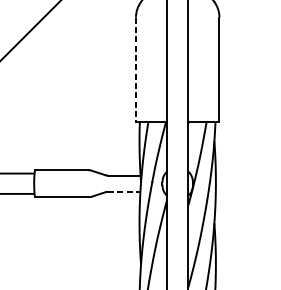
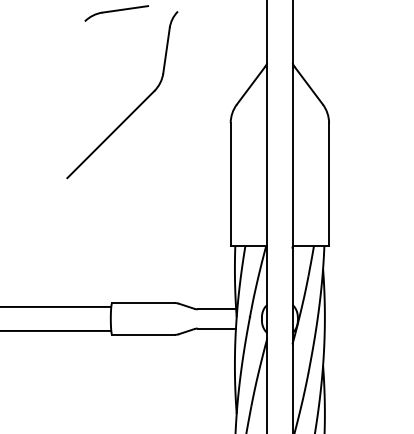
line: (135, 69) -> (230, 184), dashed -> solid
line: (124, 191) -> (217, 328), dashed -> solid

